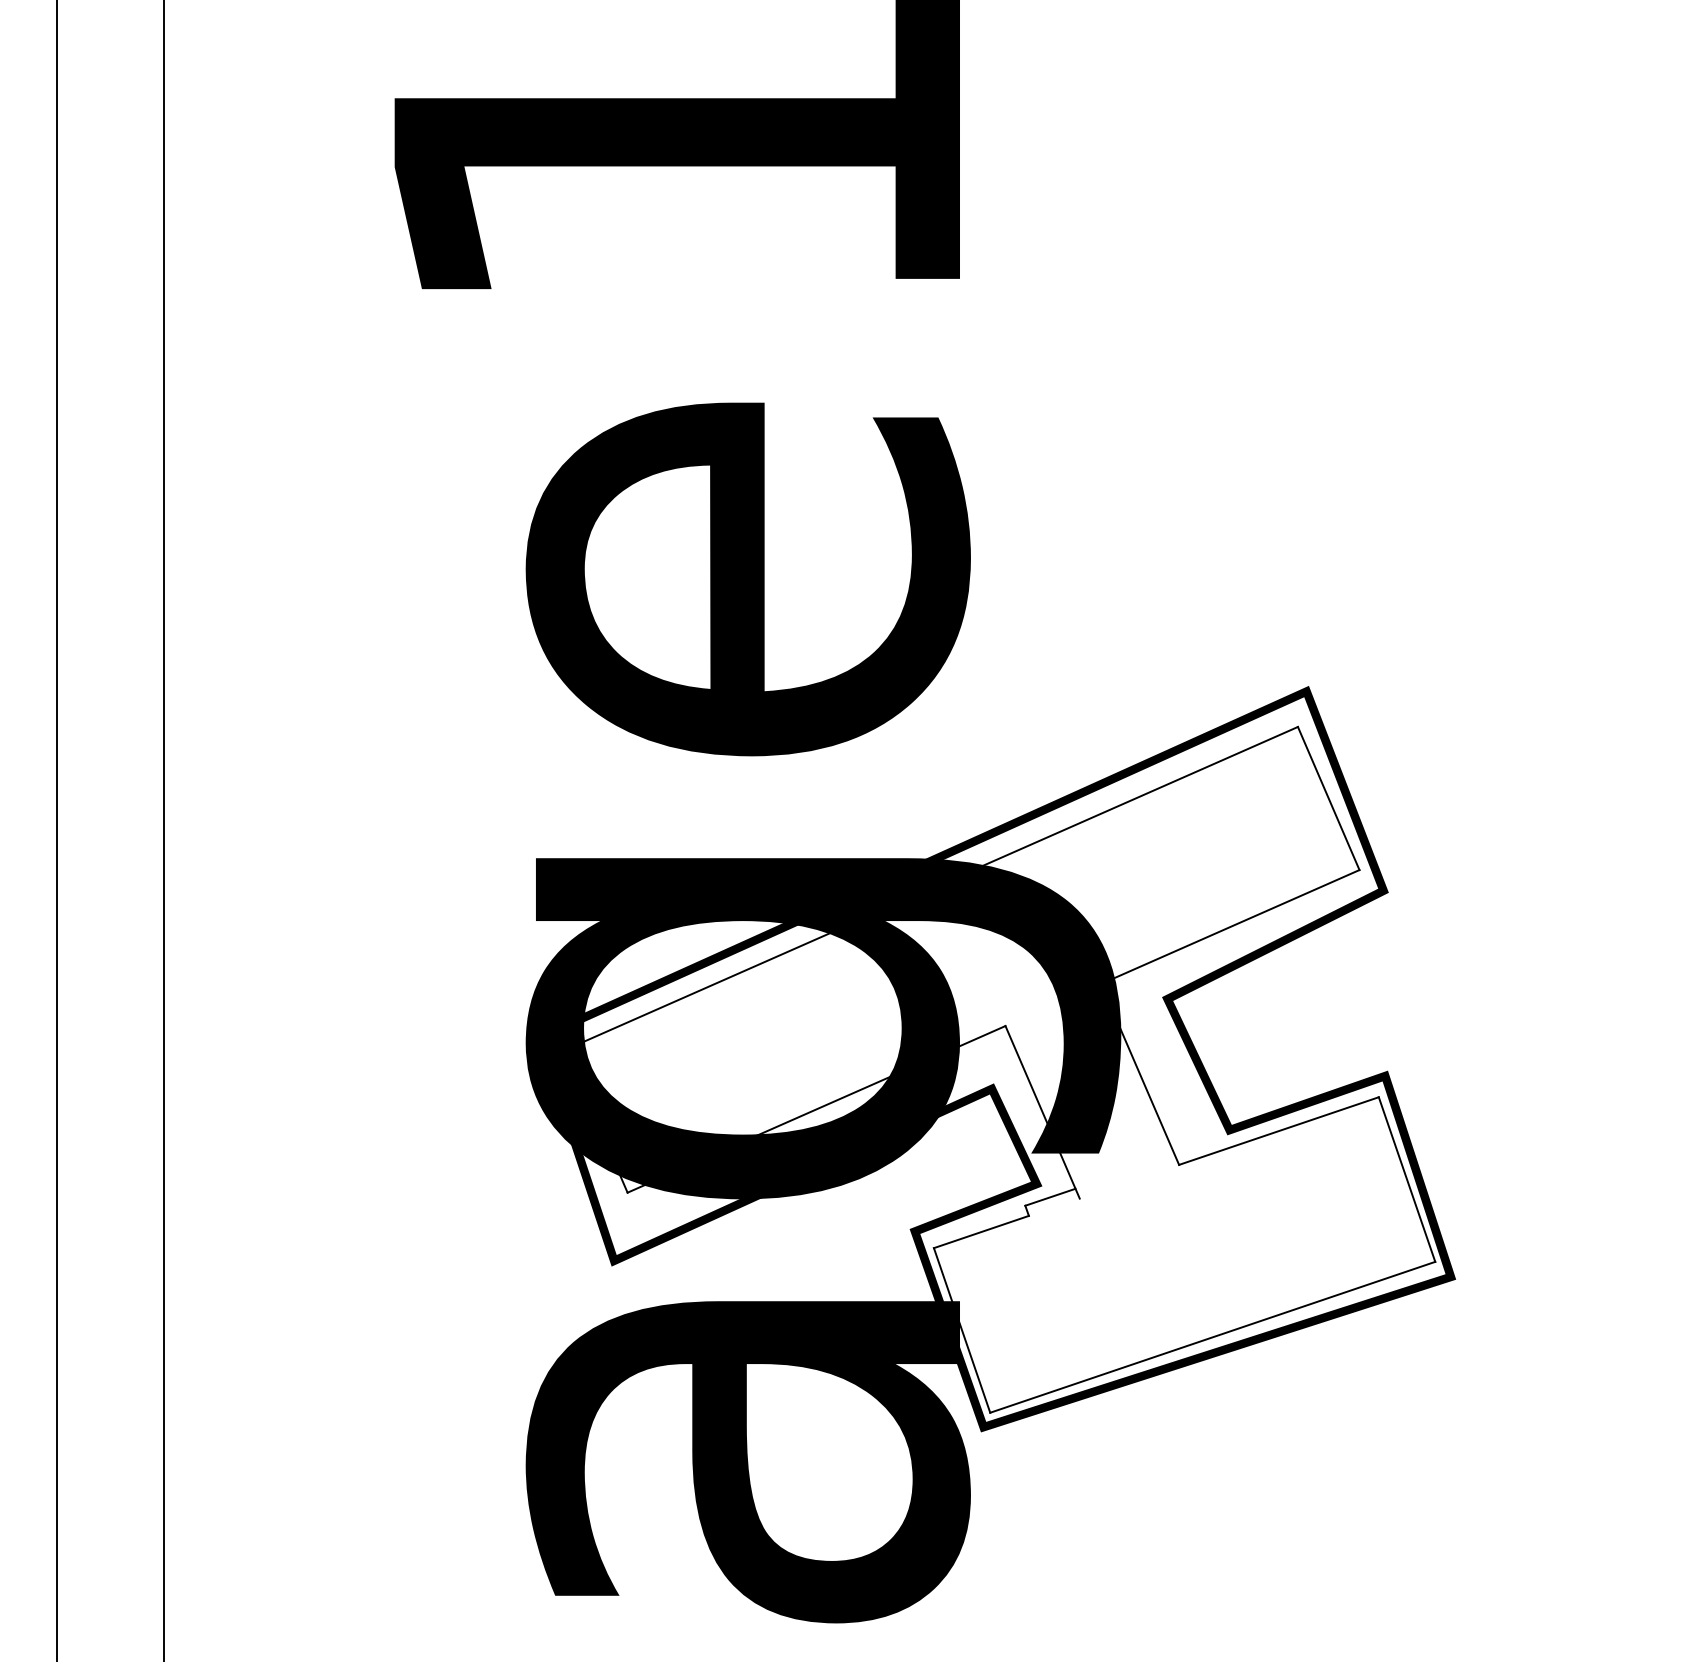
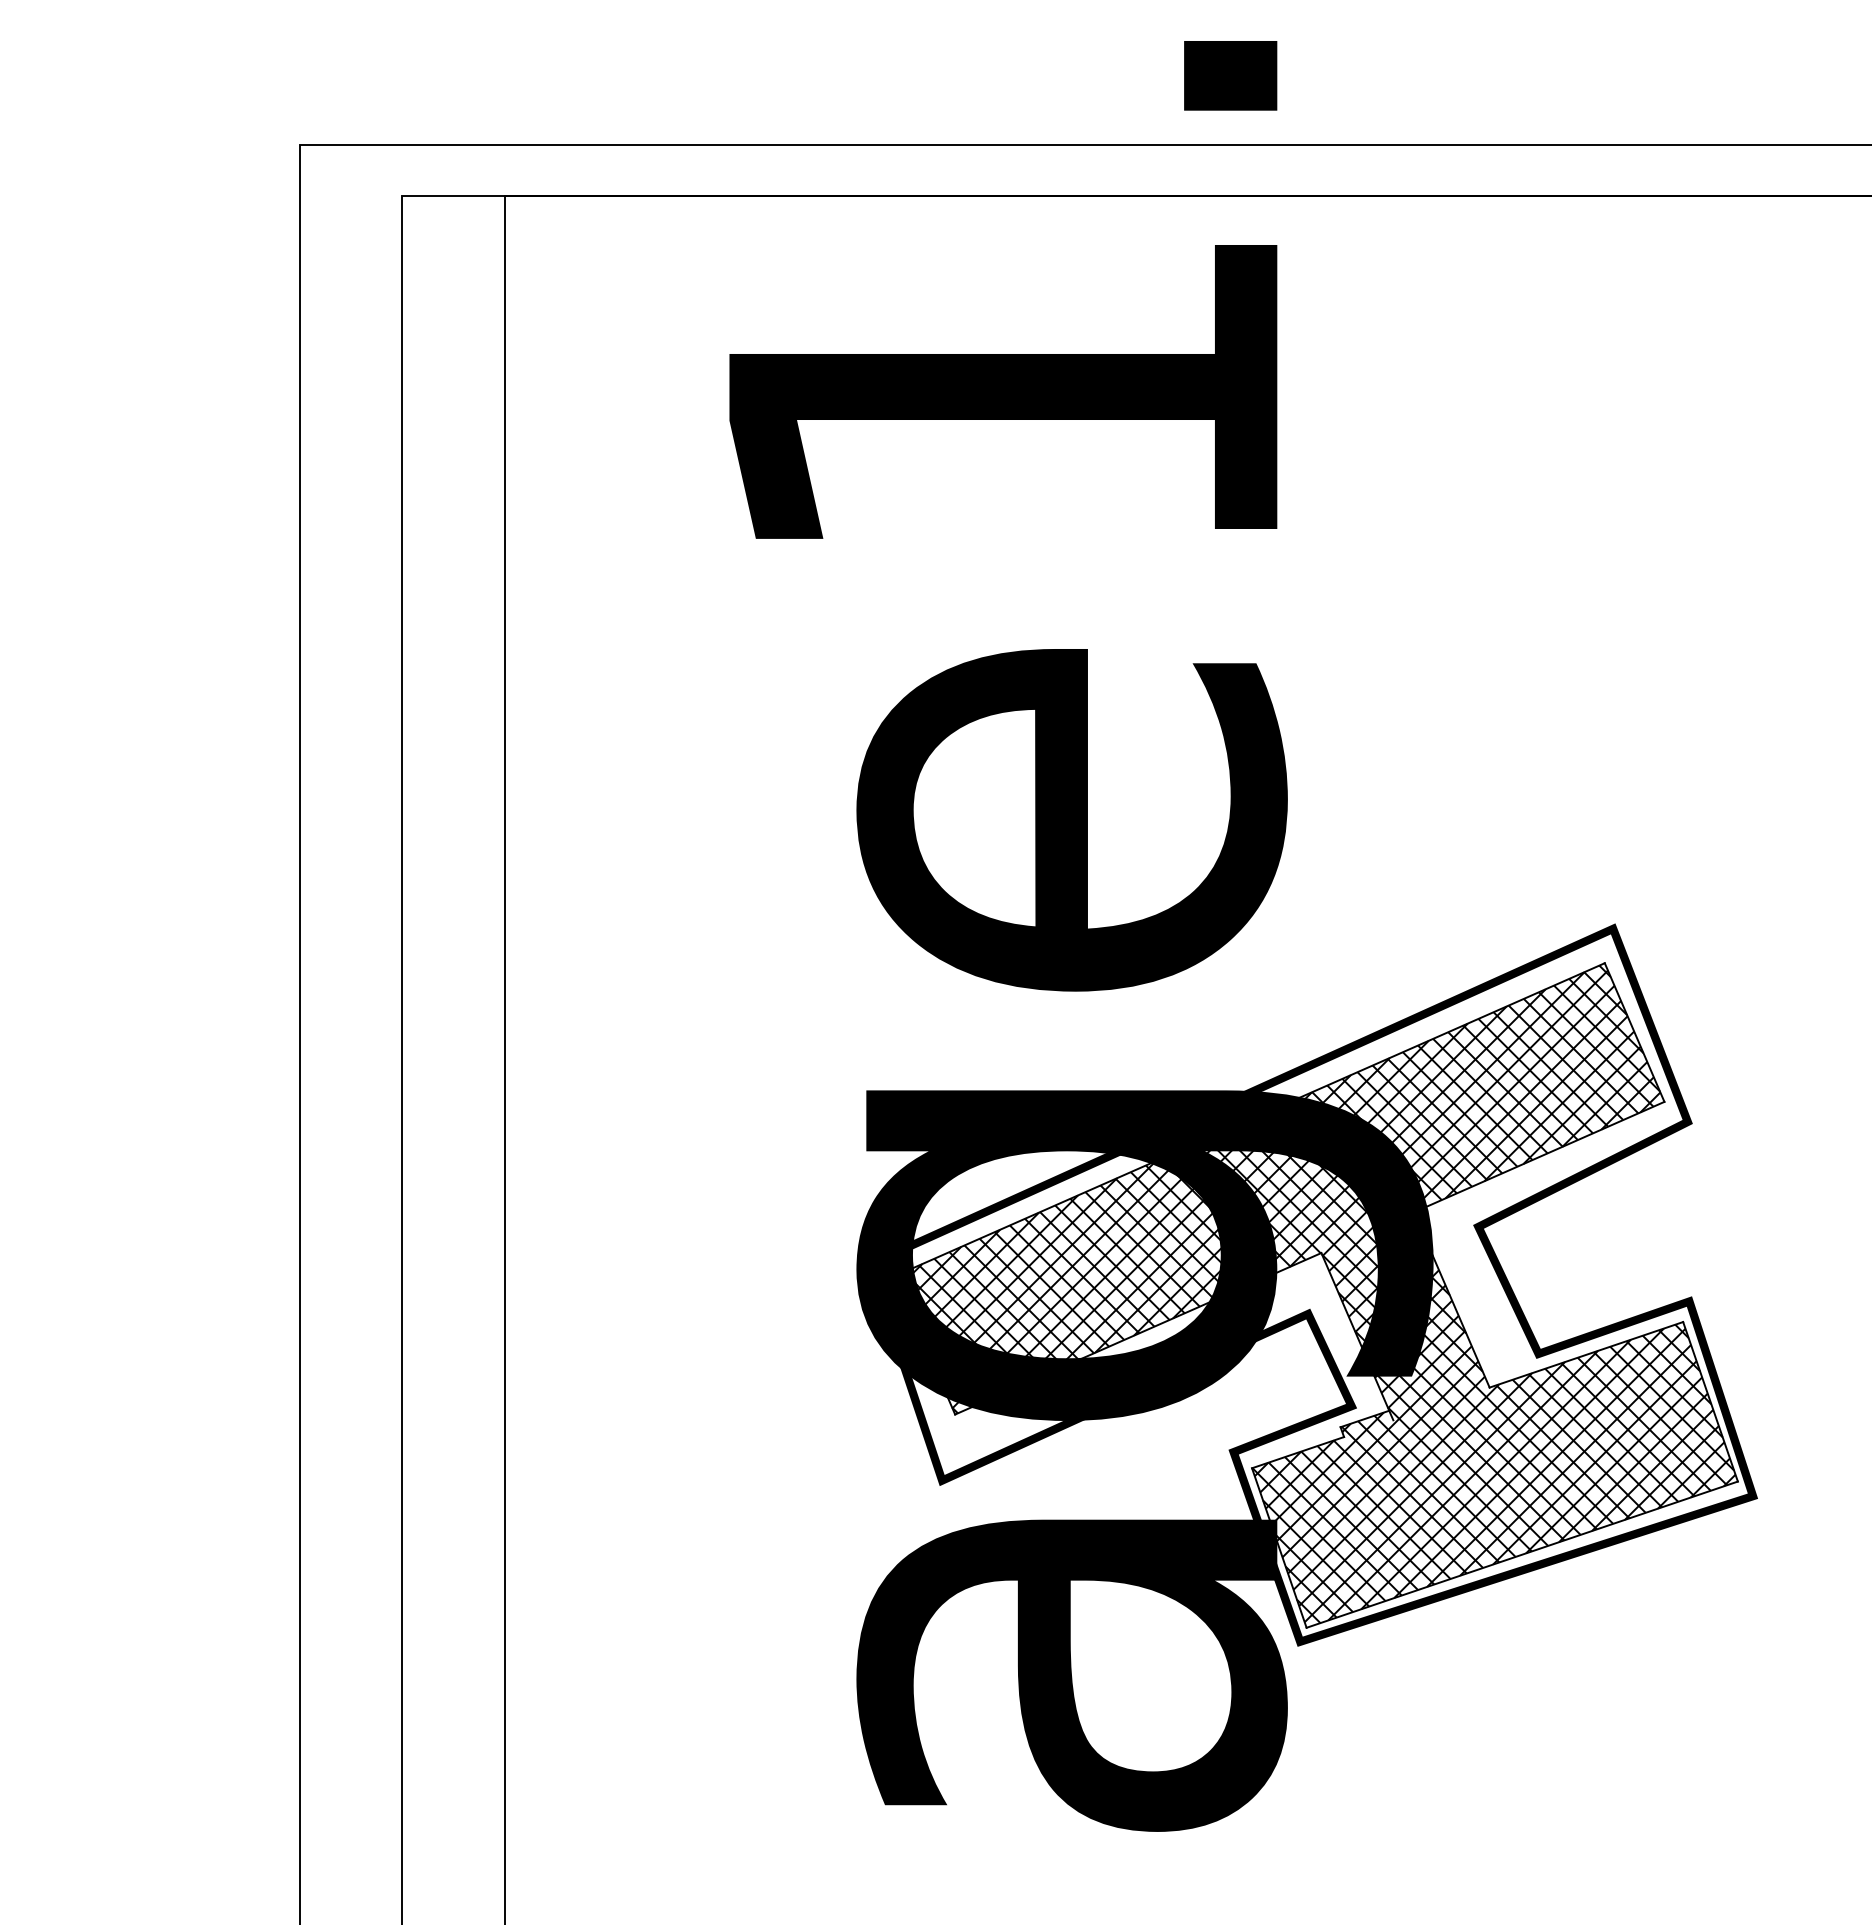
hatch: (1001, 1068) -> (1317, 1294), added

